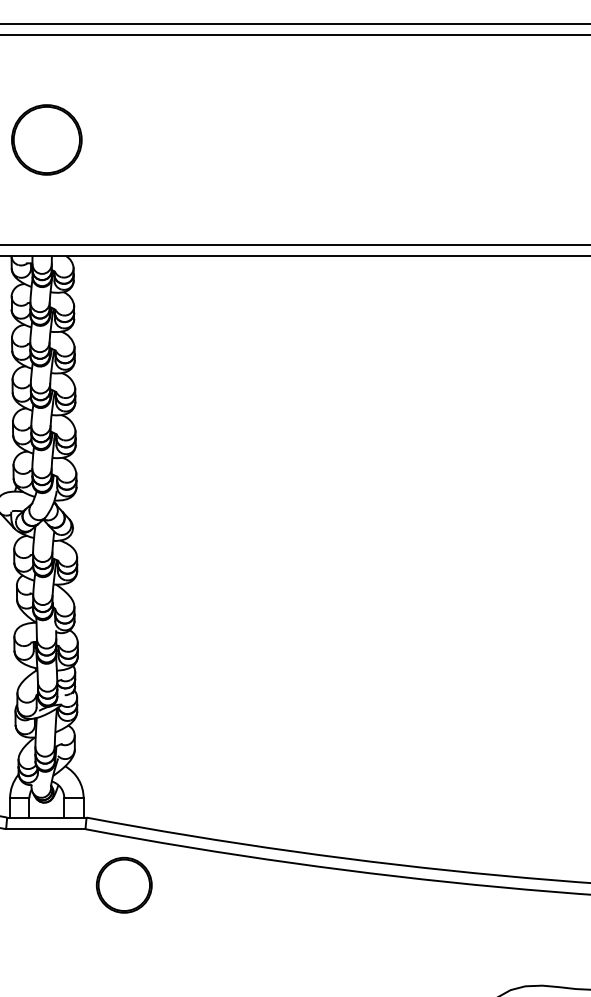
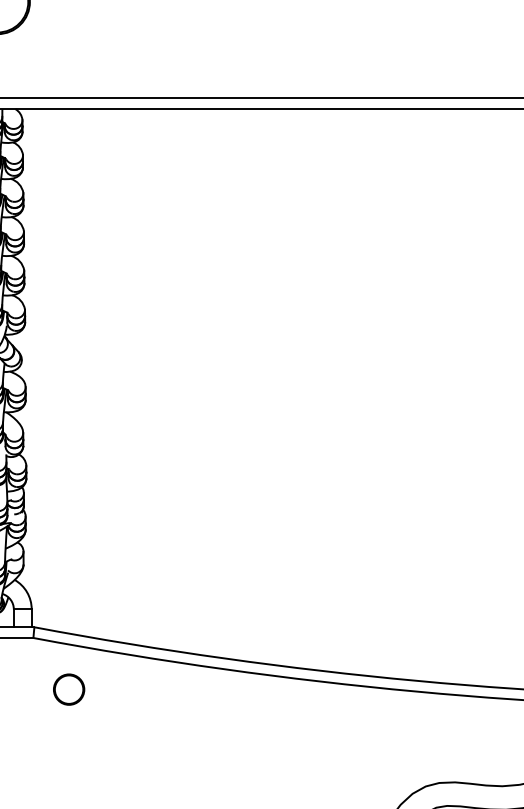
part: (123, 884) -> (68, 689), size x0.6

